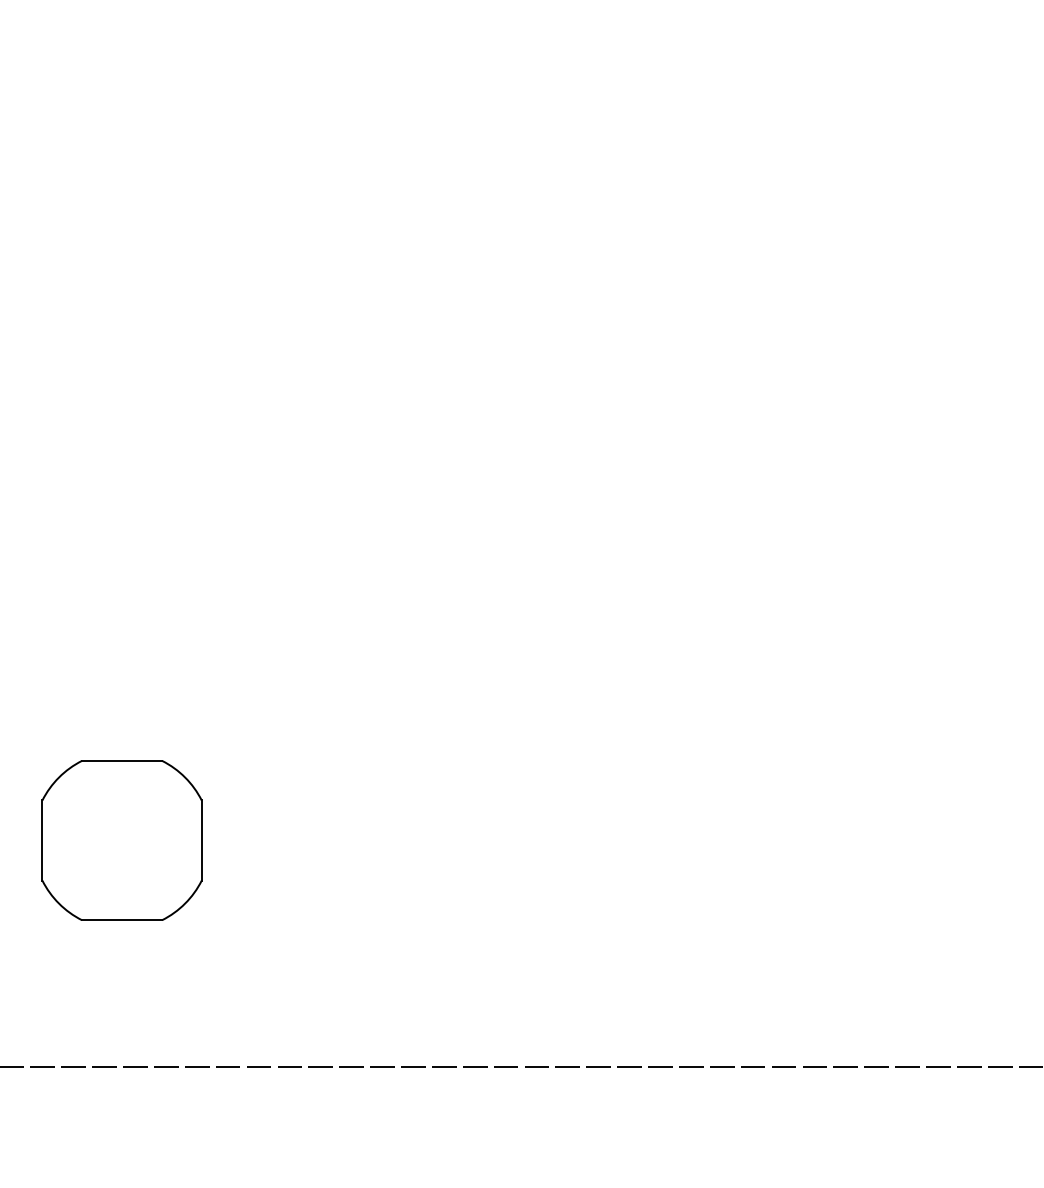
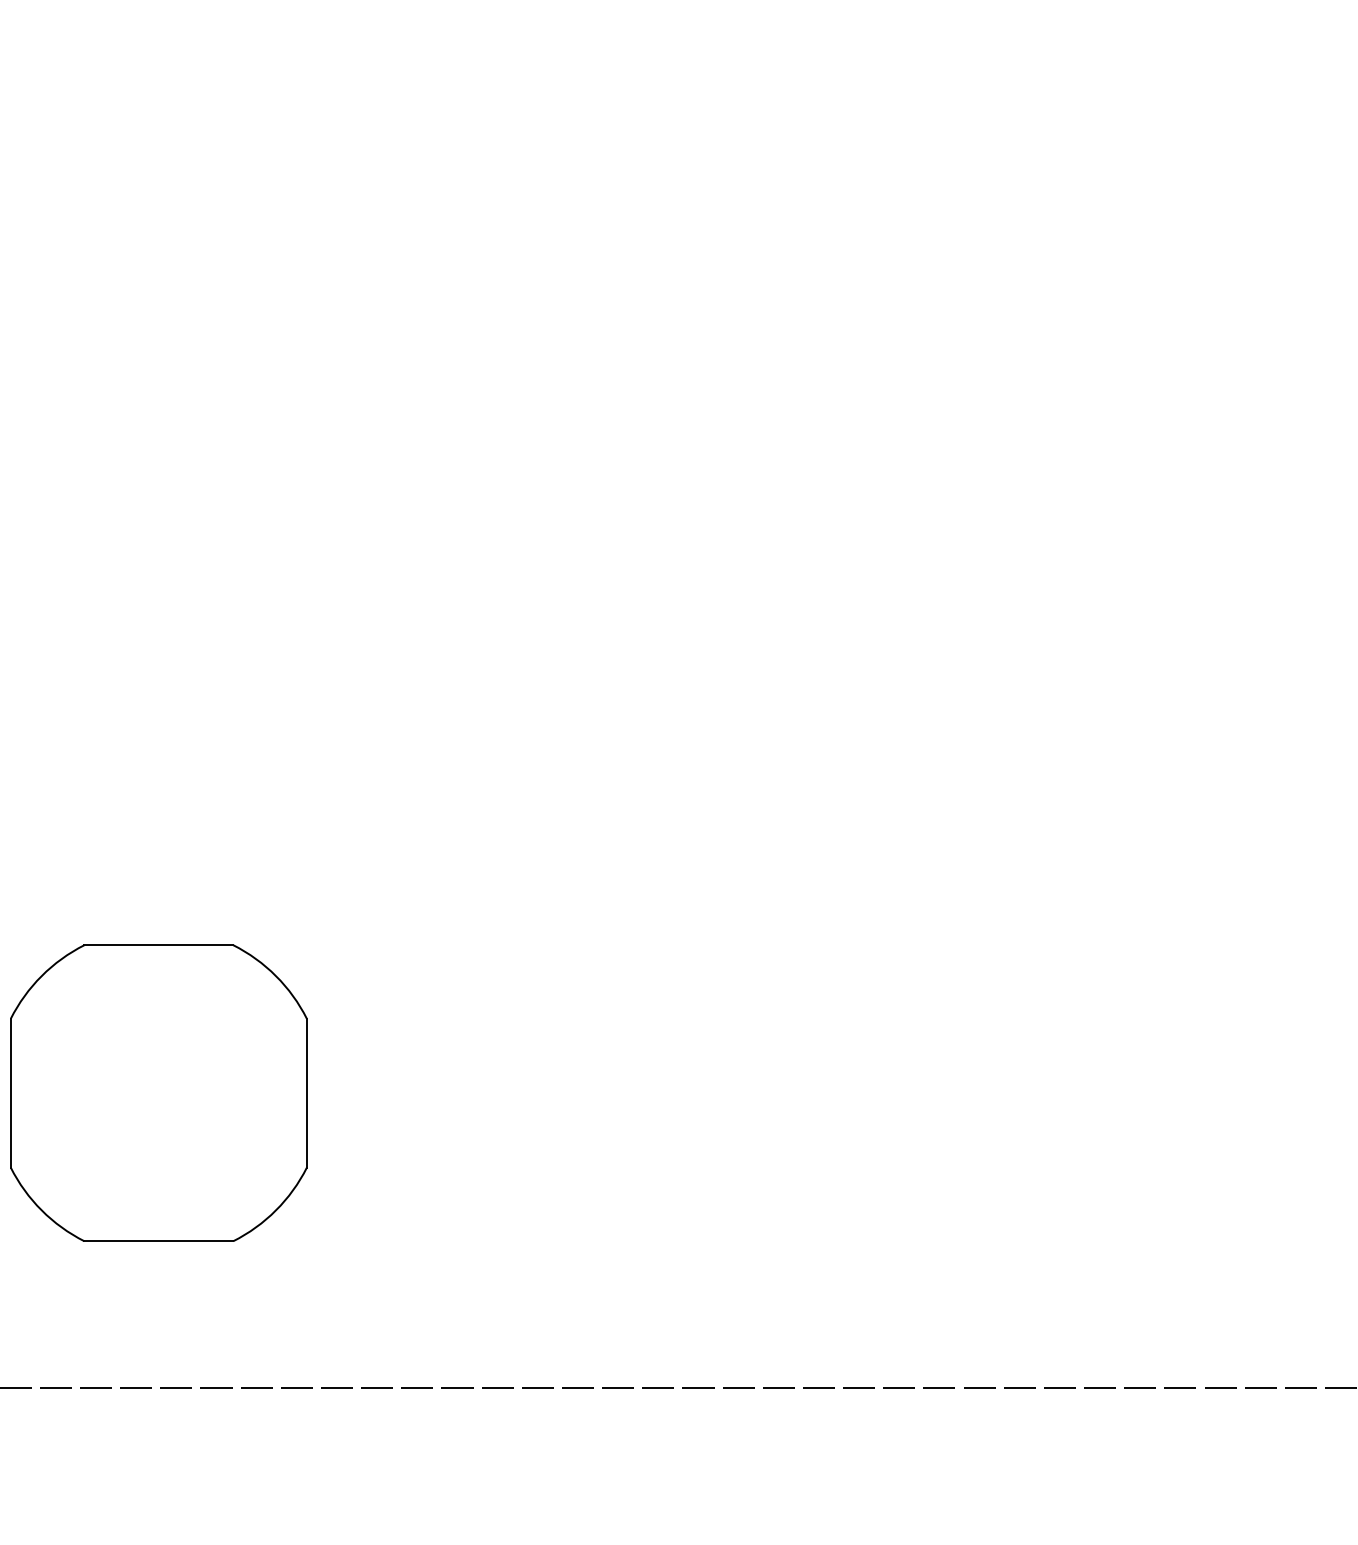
part: (121, 840) -> (158, 1092), size x1.43

